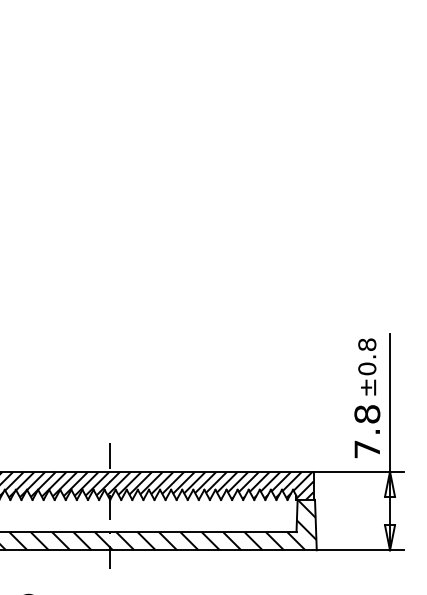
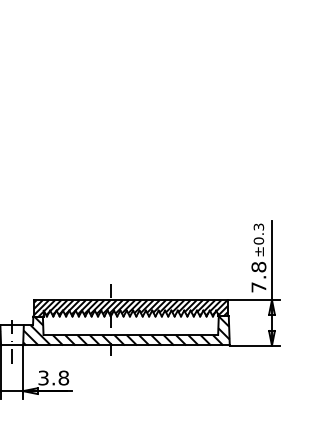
text: (366, 343) -> (258, 226), ±0.8 -> ±0.3

